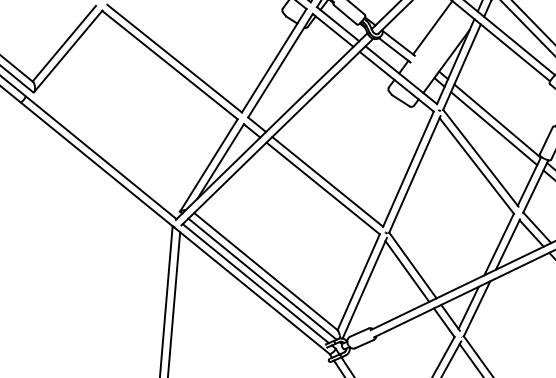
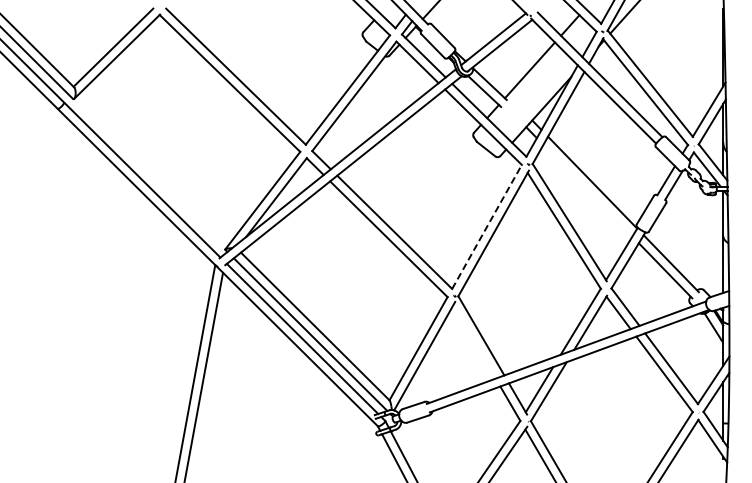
line: (493, 128) -> (587, 190), removed
line: (408, 168) -> (487, 226), solid -> dashed
line: (407, 271) -> (474, 341), removed

